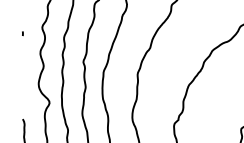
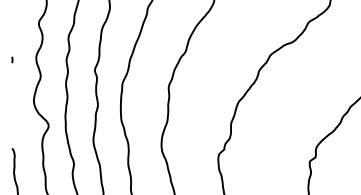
line: (22, 33) -> (12, 59), moved

